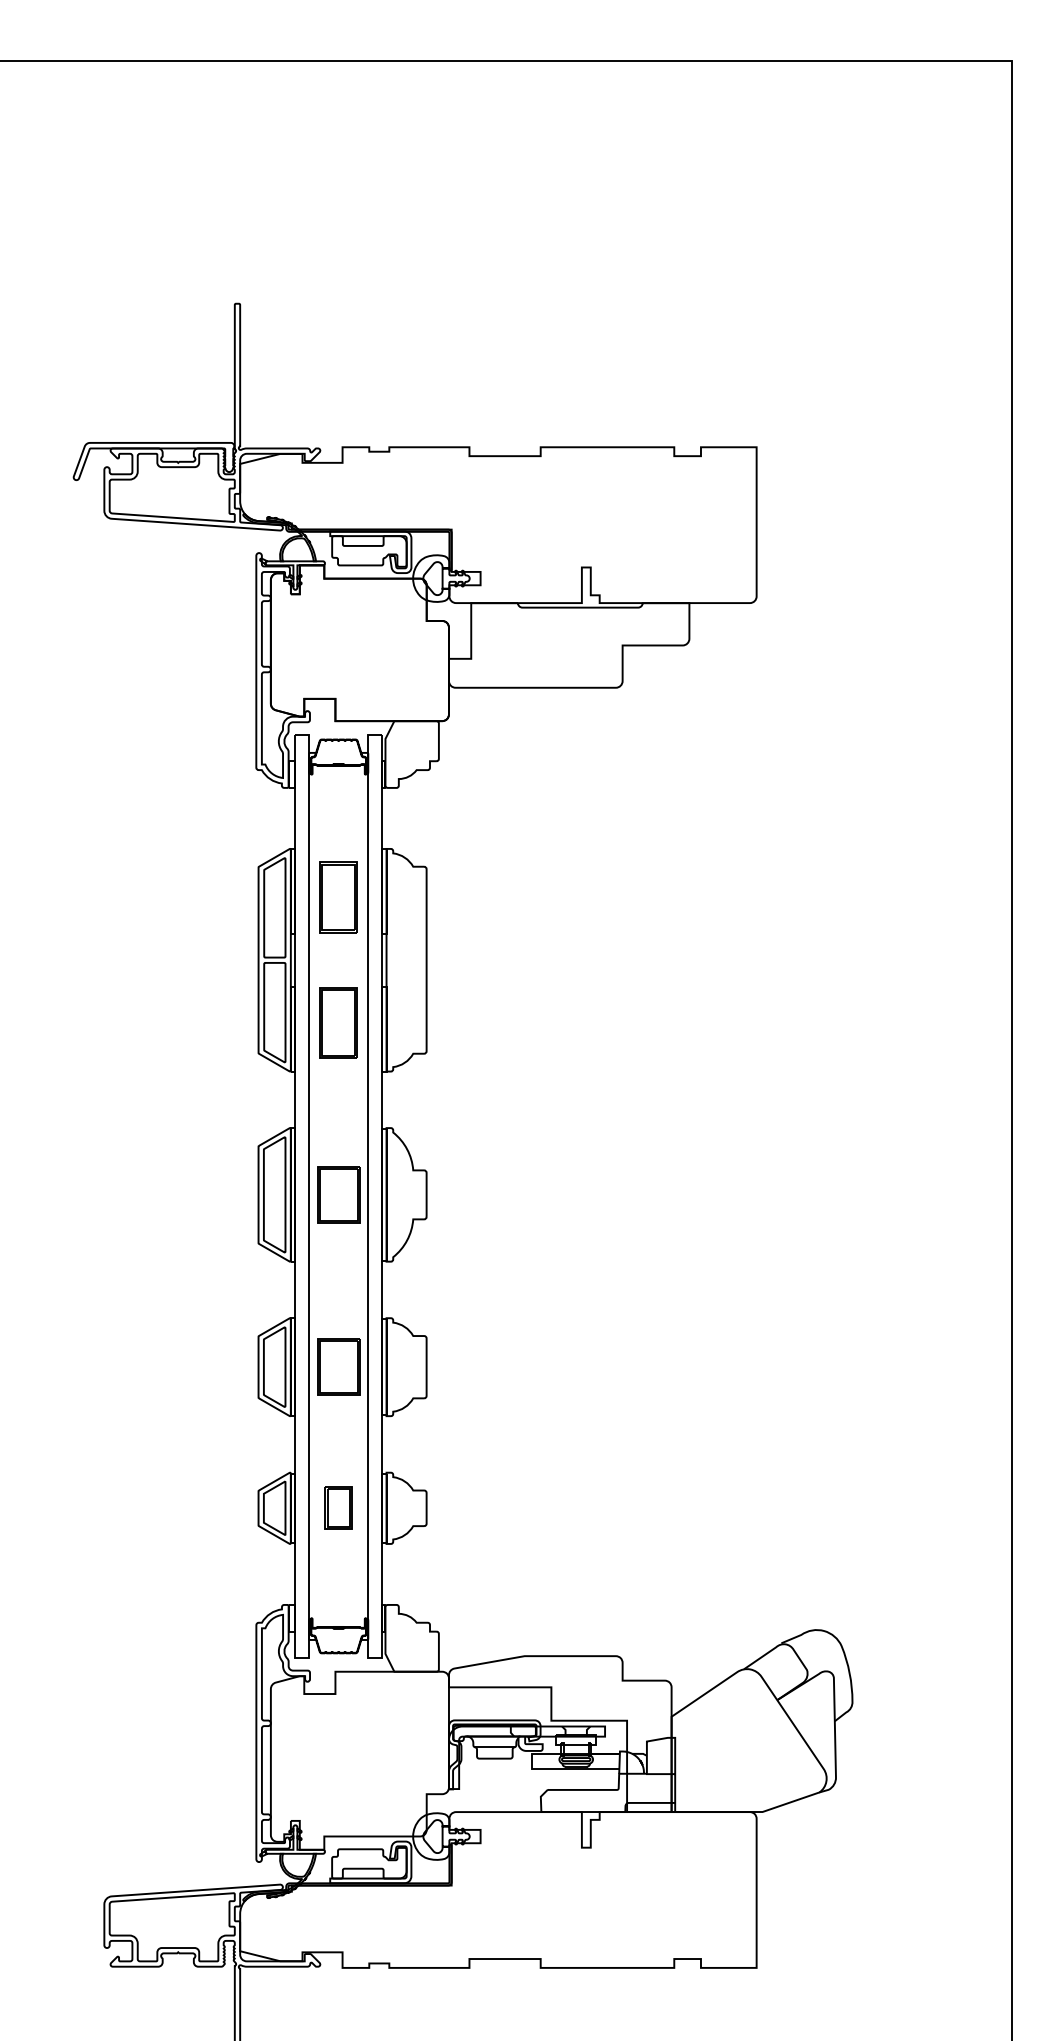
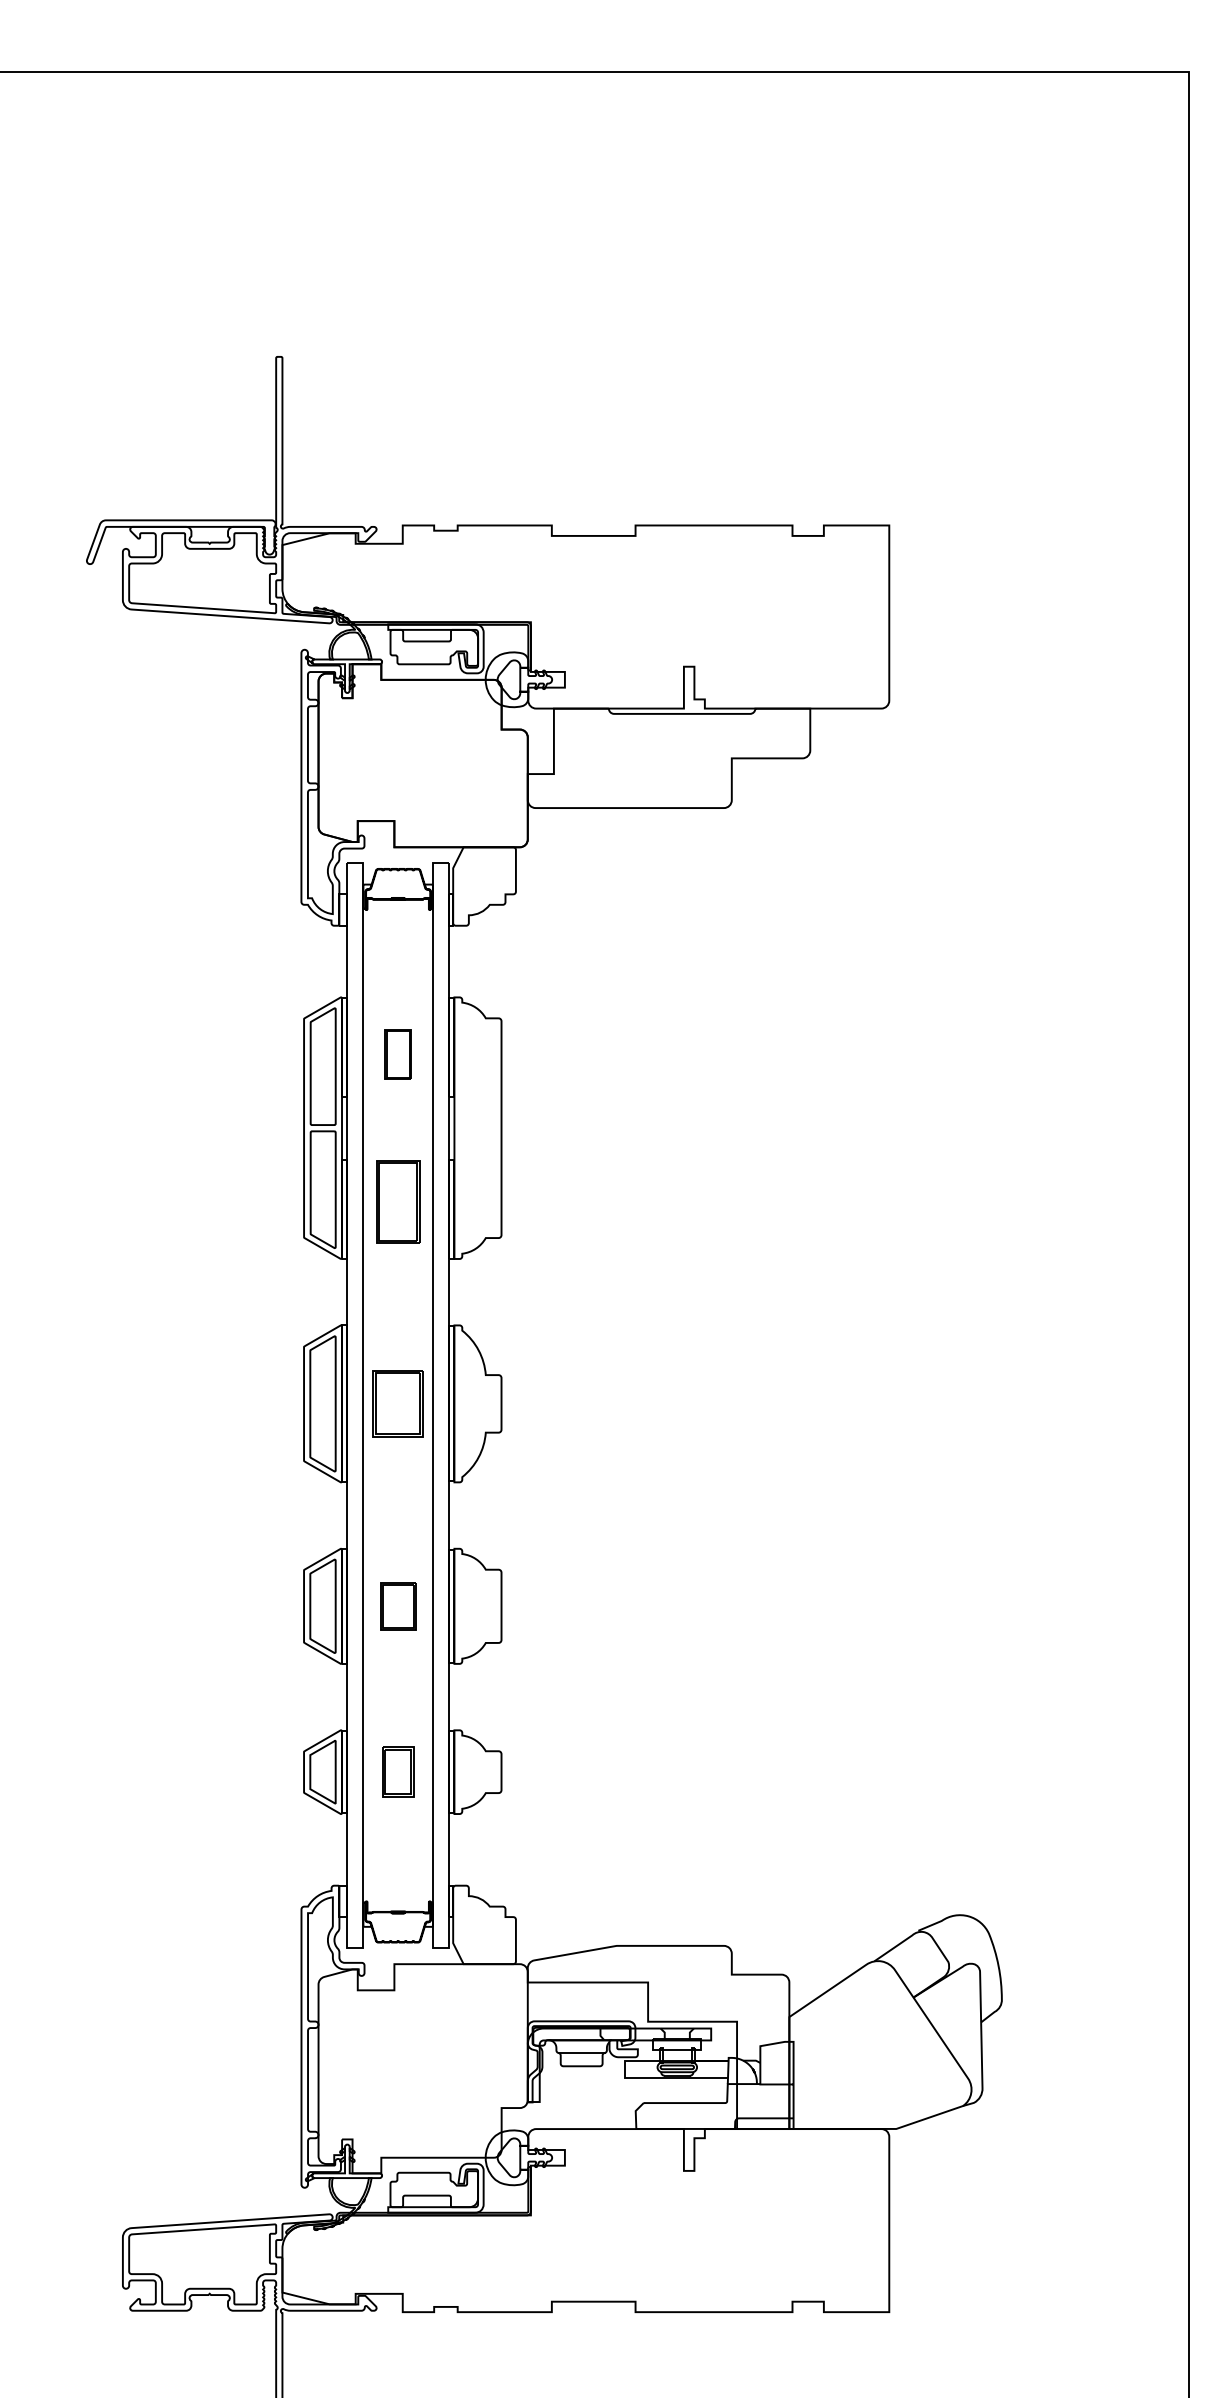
part: (338, 897) -> (398, 1054), size x0.6
part: (338, 1367) -> (397, 1606), size x0.7

